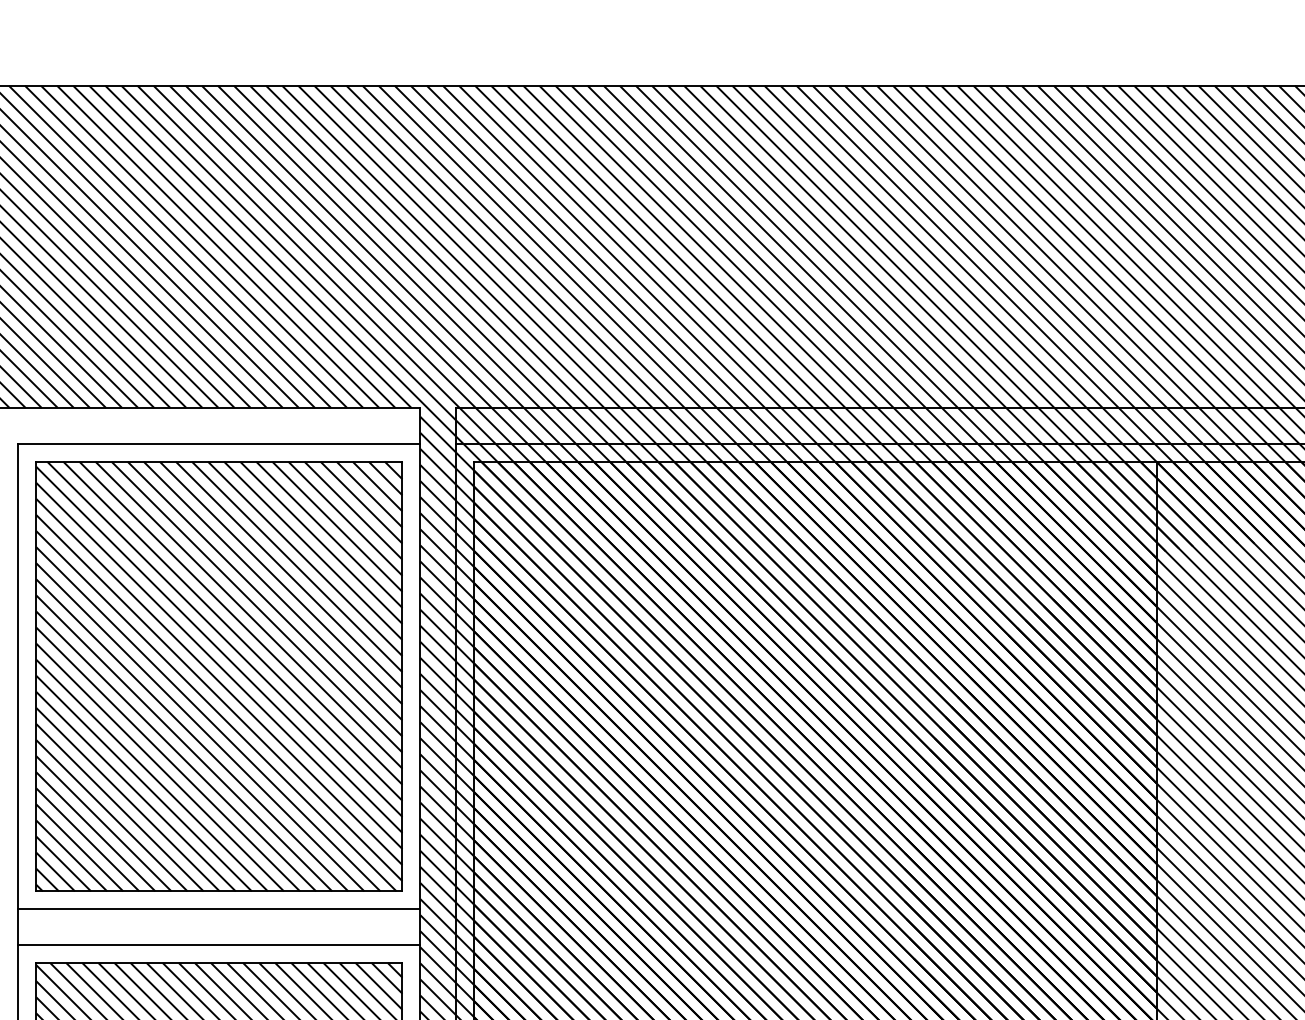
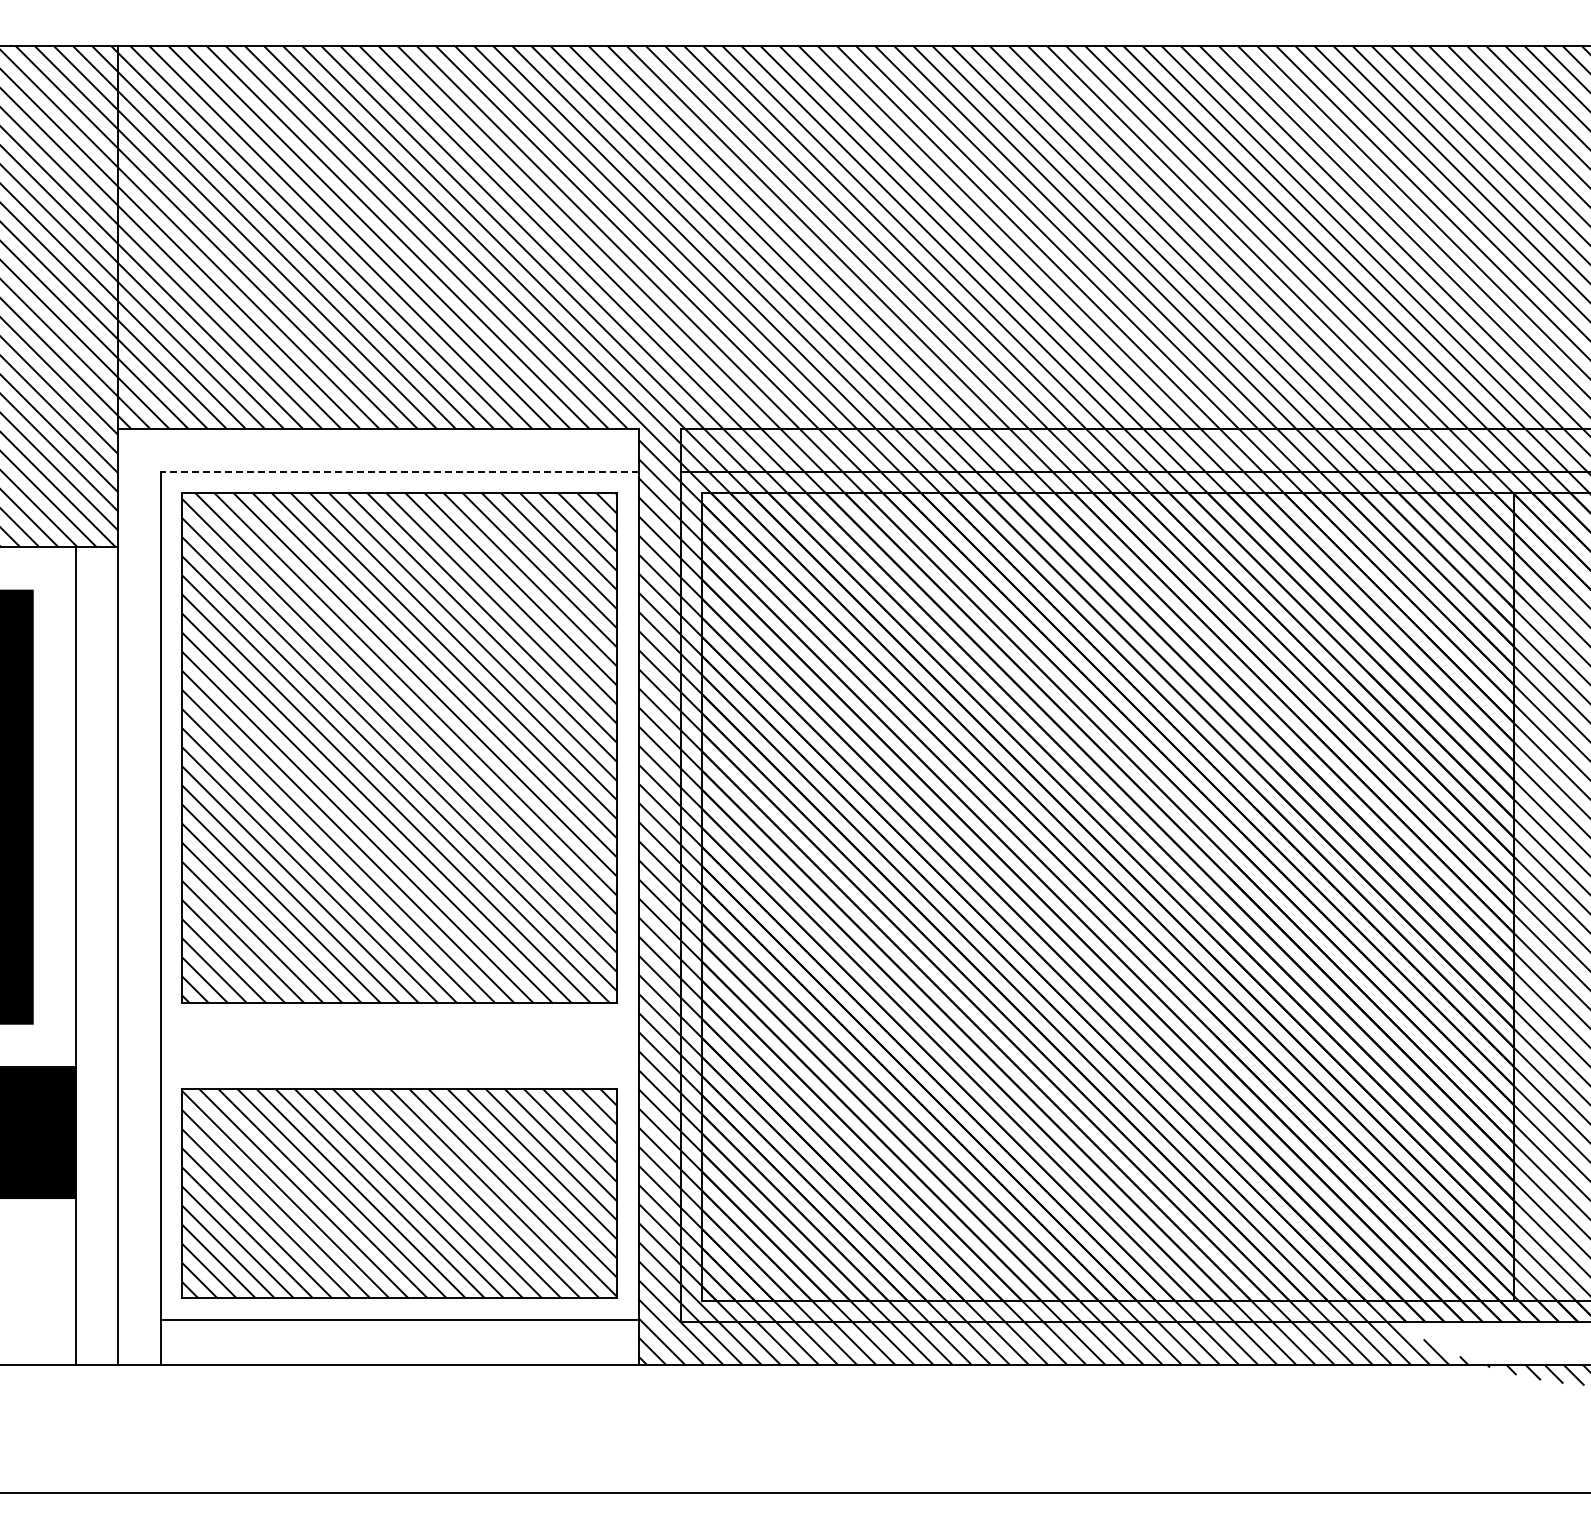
line: (219, 443) -> (399, 471), solid -> dashed
line: (219, 909) -> (399, 1024), removed
line: (219, 945) -> (399, 1067), removed

